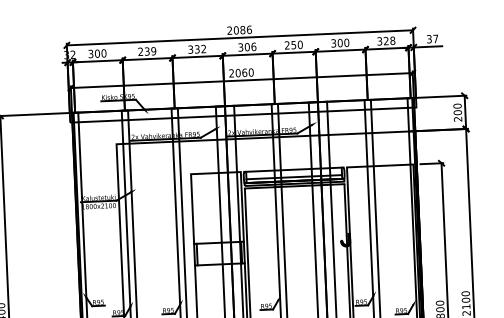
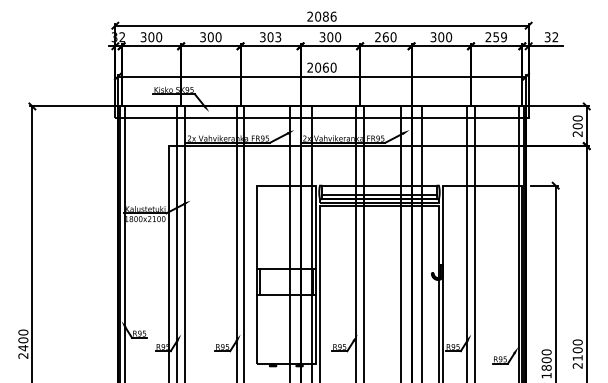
text: (435, 39) -> (555, 37), 37 -> 32
text: (385, 41) -> (495, 37), 328 -> 259
text: (293, 45) -> (385, 37), 250 -> 260
text: (254, 46) -> (338, 36), 306 -> 300
text: (200, 49) -> (274, 37), 332 -> 303
text: (147, 51) -> (210, 37), 239 -> 300

